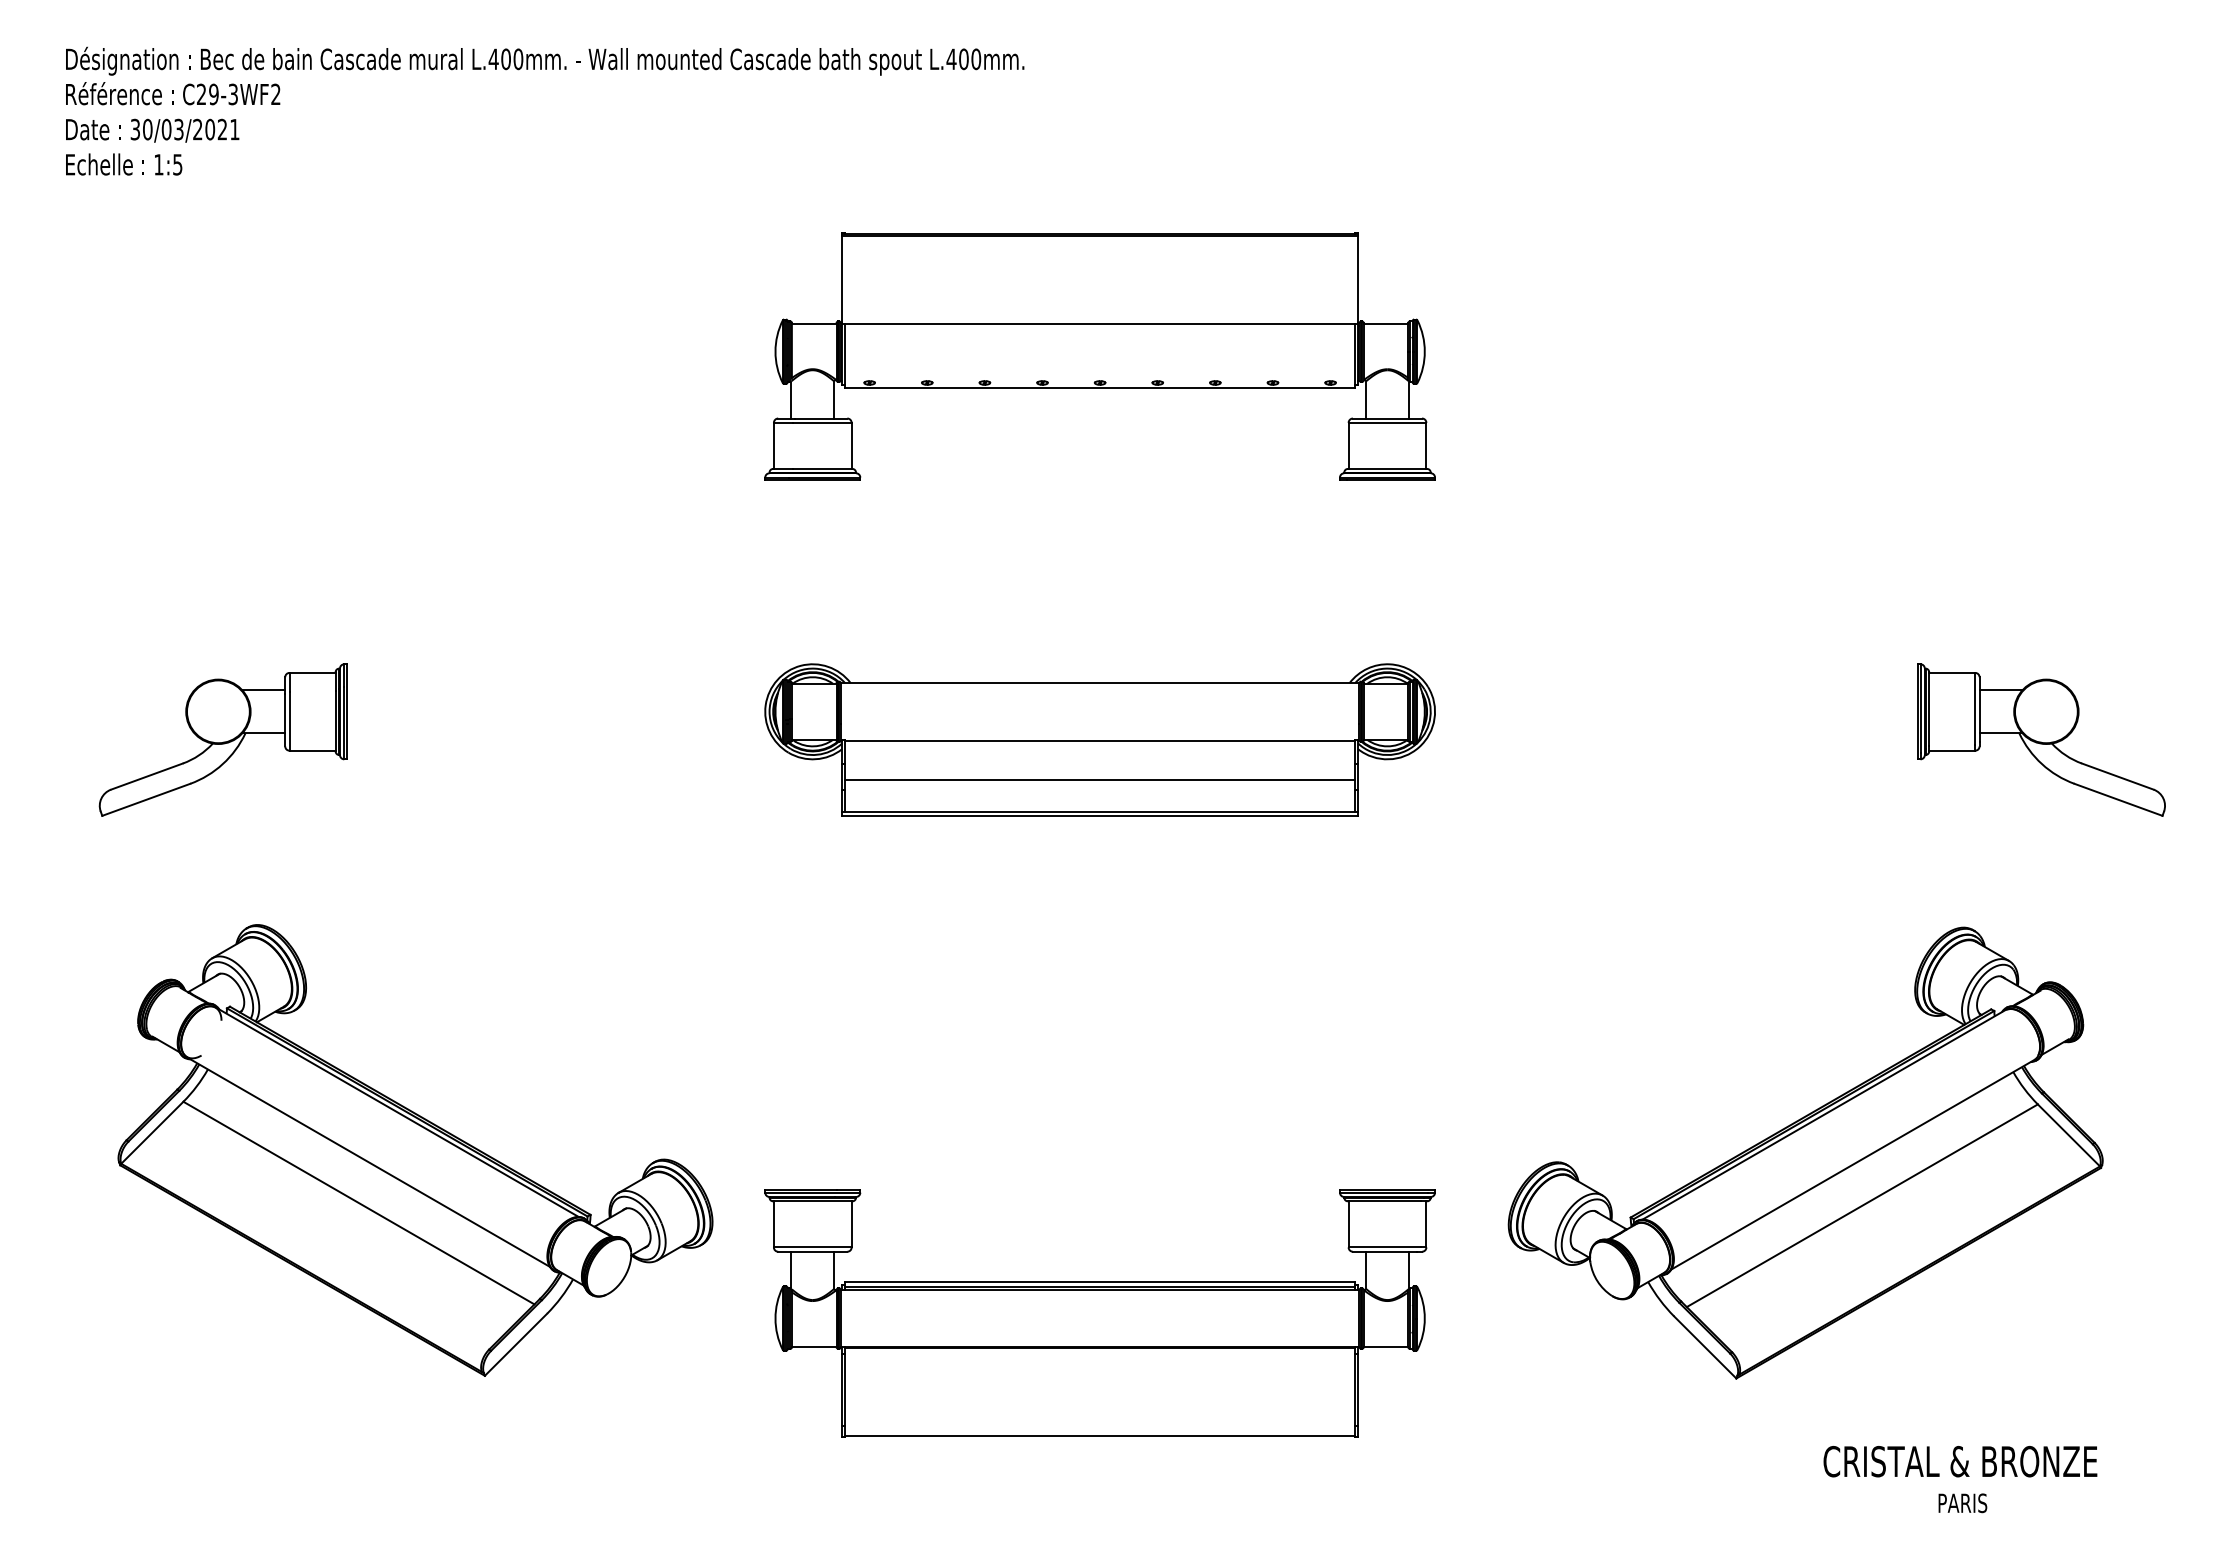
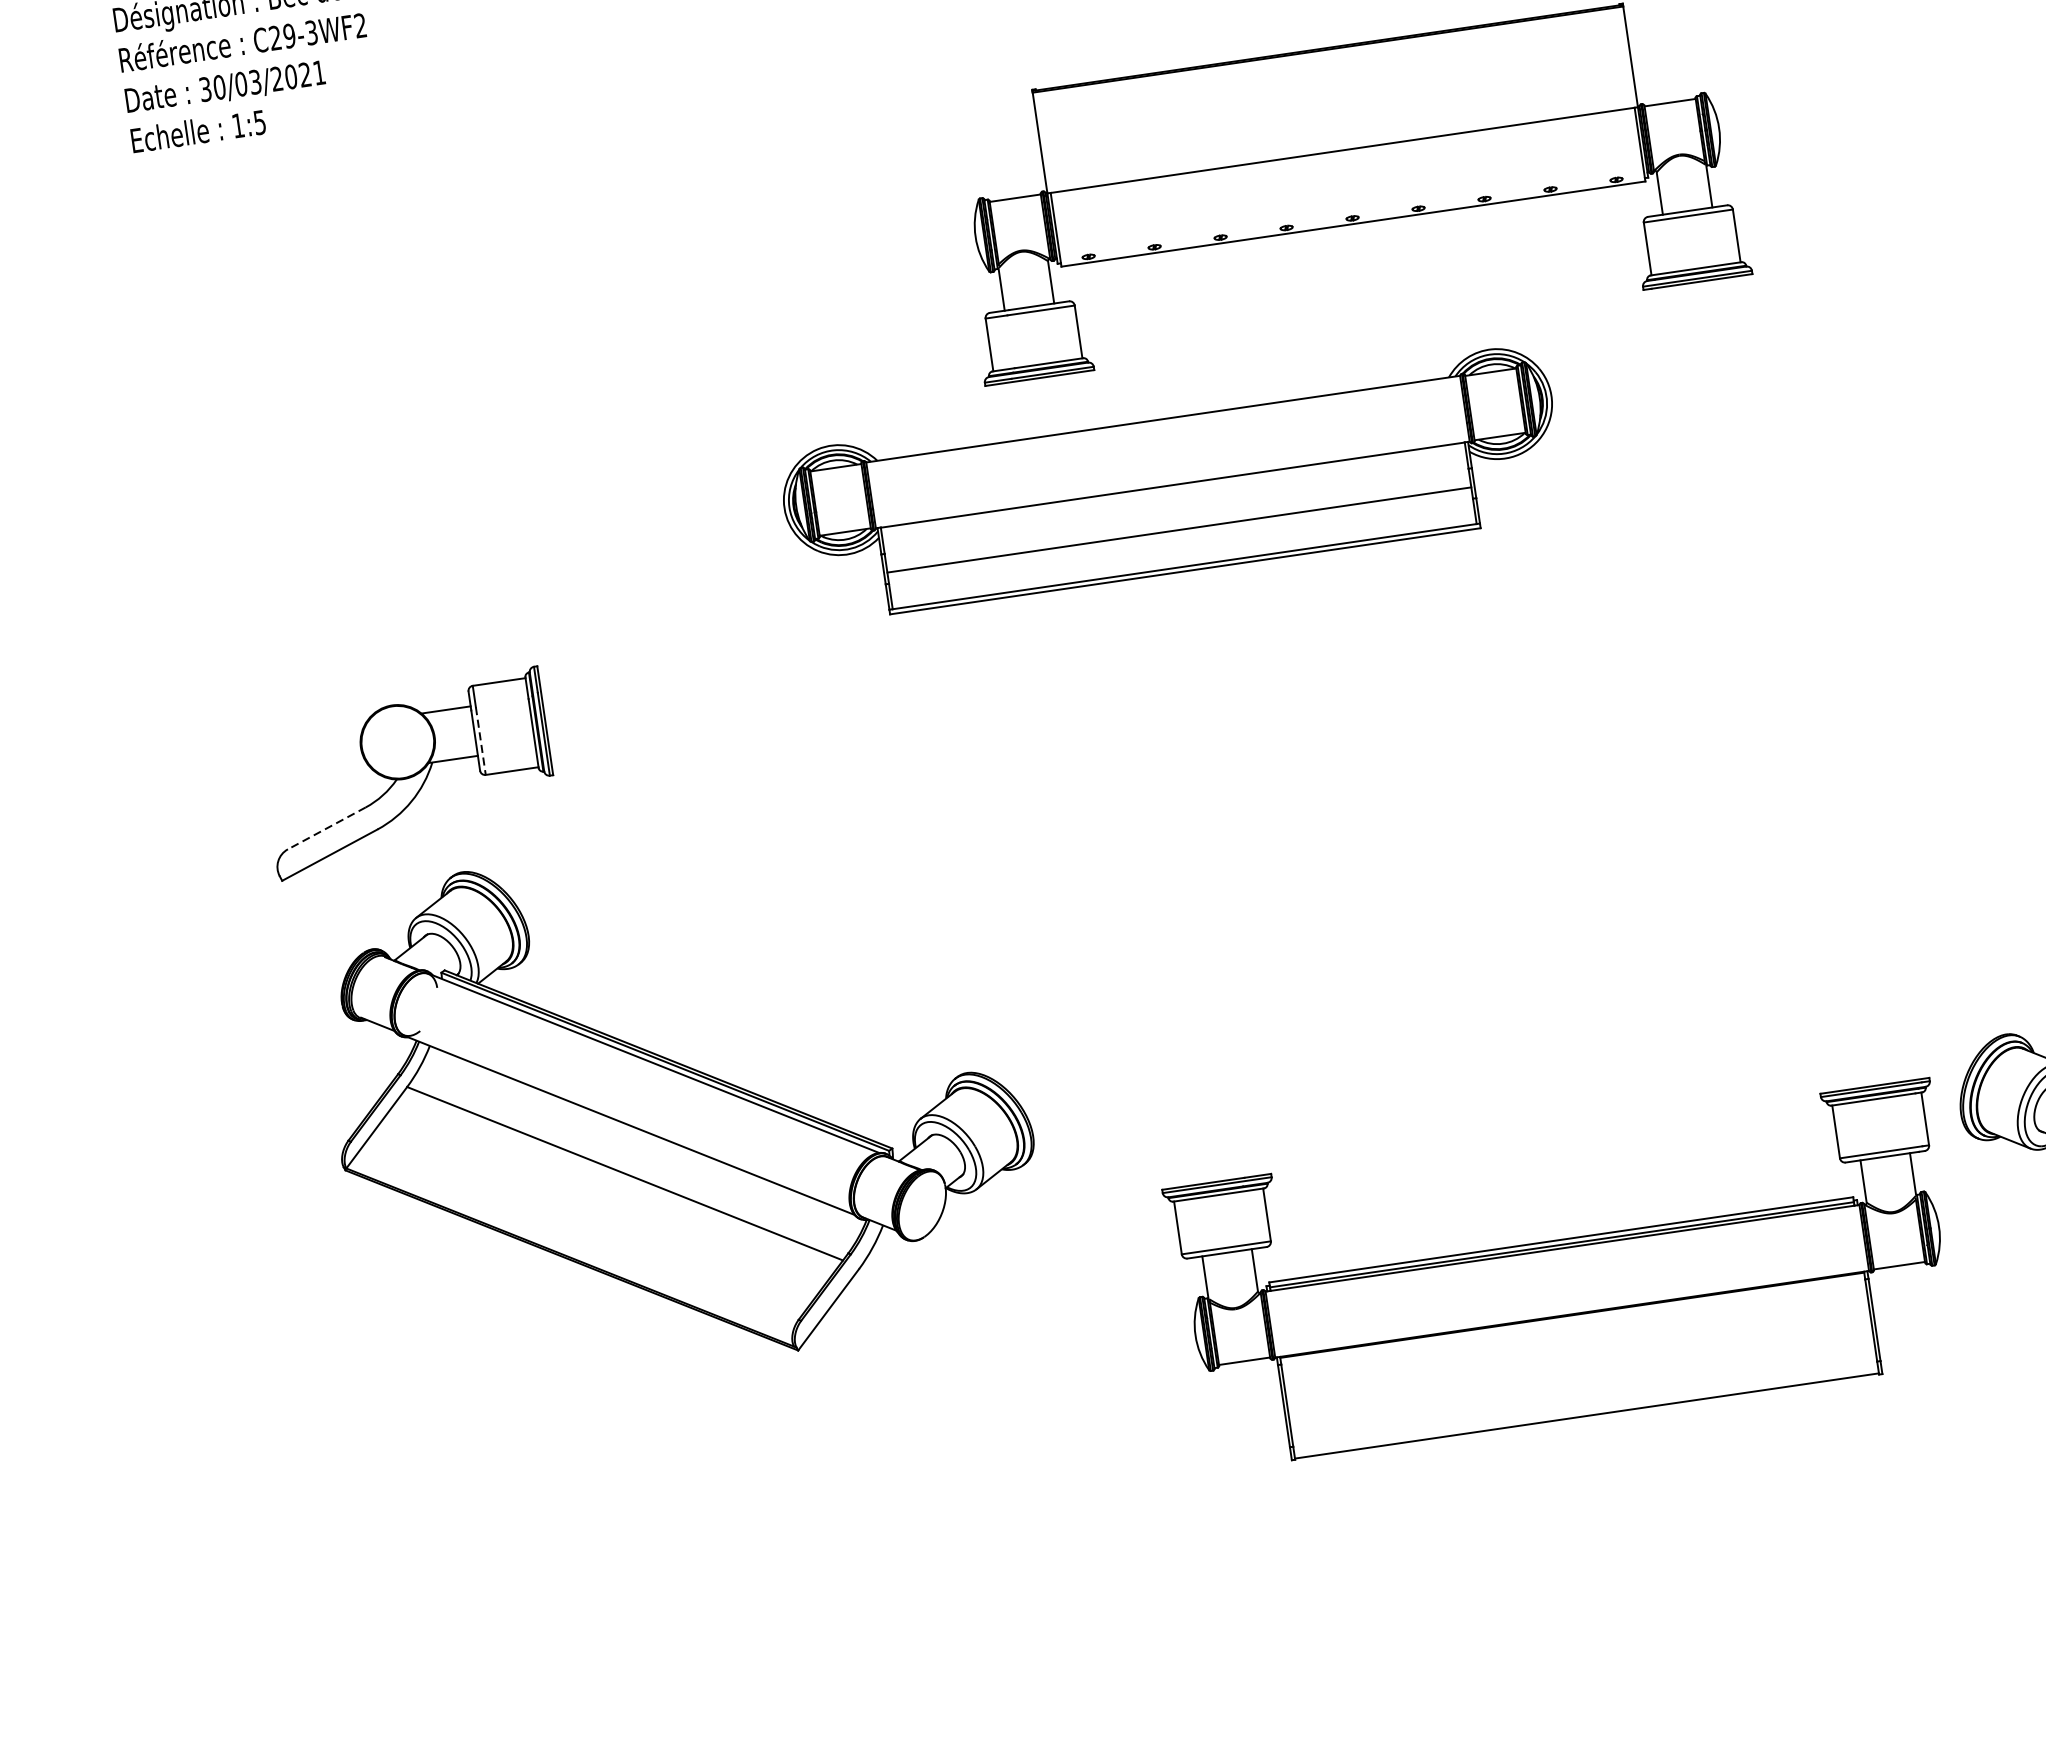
line: (289, 721) -> (480, 741), solid -> dashed
part: (1099, 739) -> (1171, 483), moved
line: (146, 776) -> (326, 828), solid -> dashed
part: (415, 1150) -> (681, 1104), moved
part: (1099, 1313) -> (1565, 1275), moved

